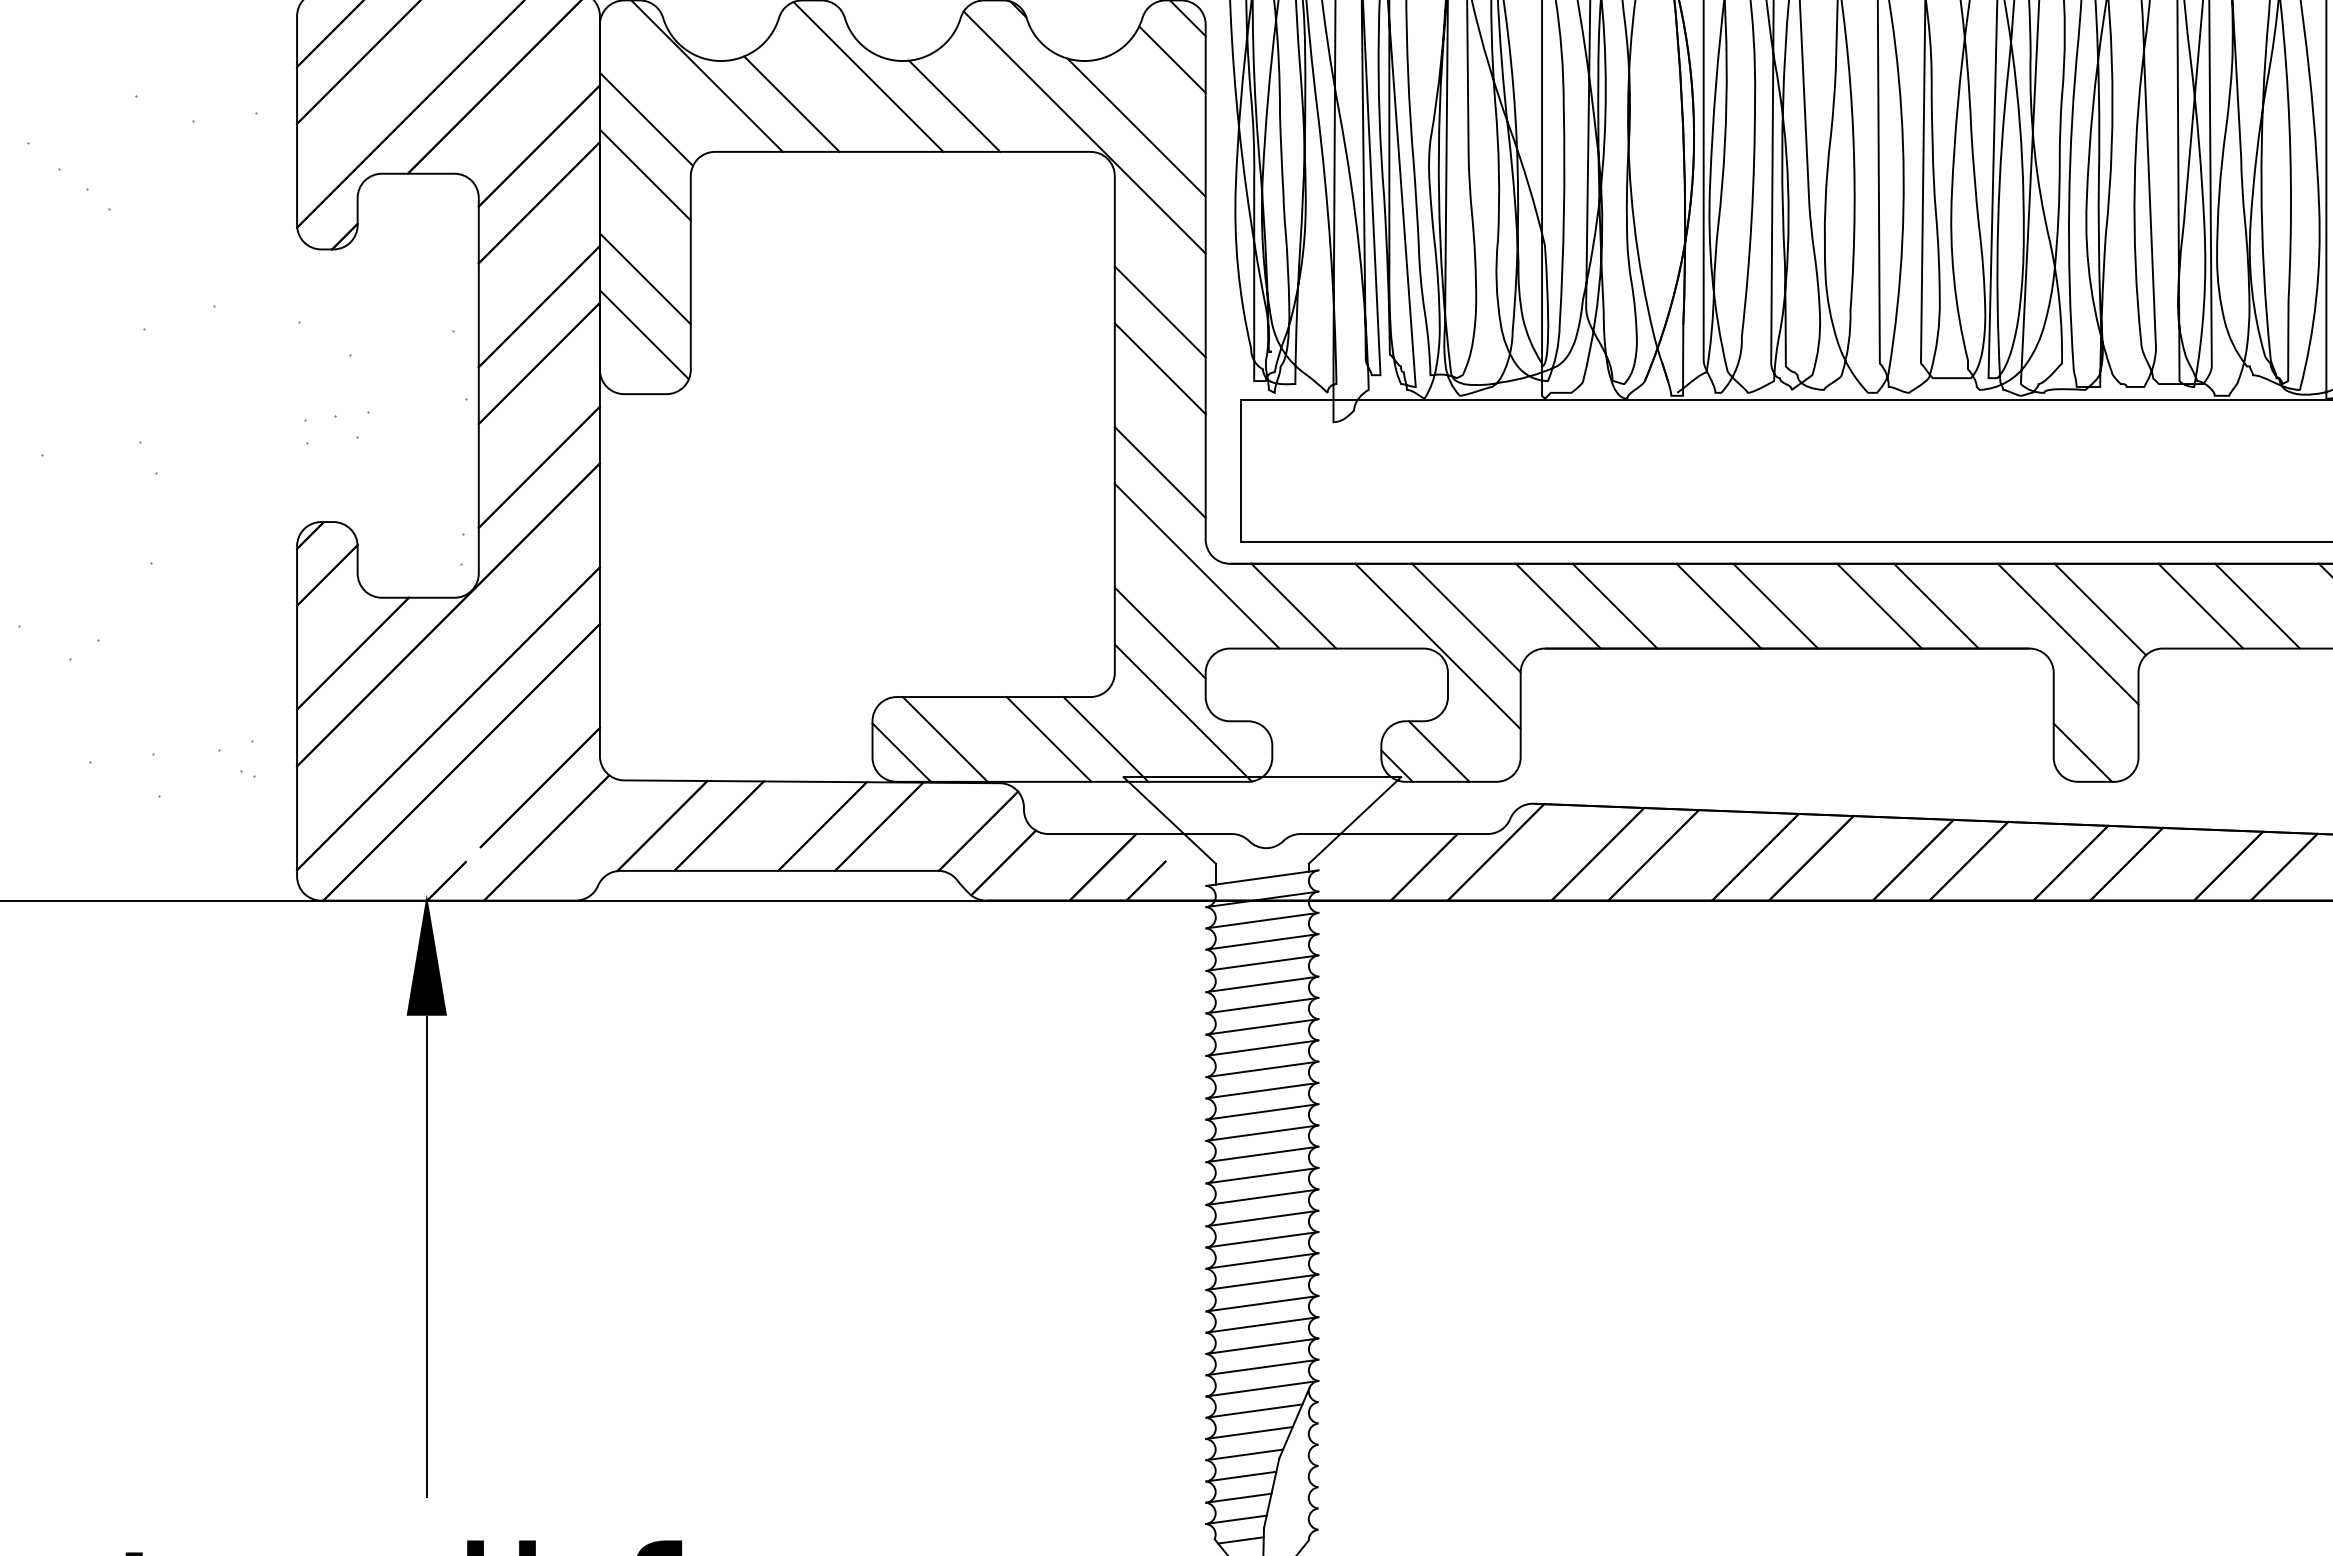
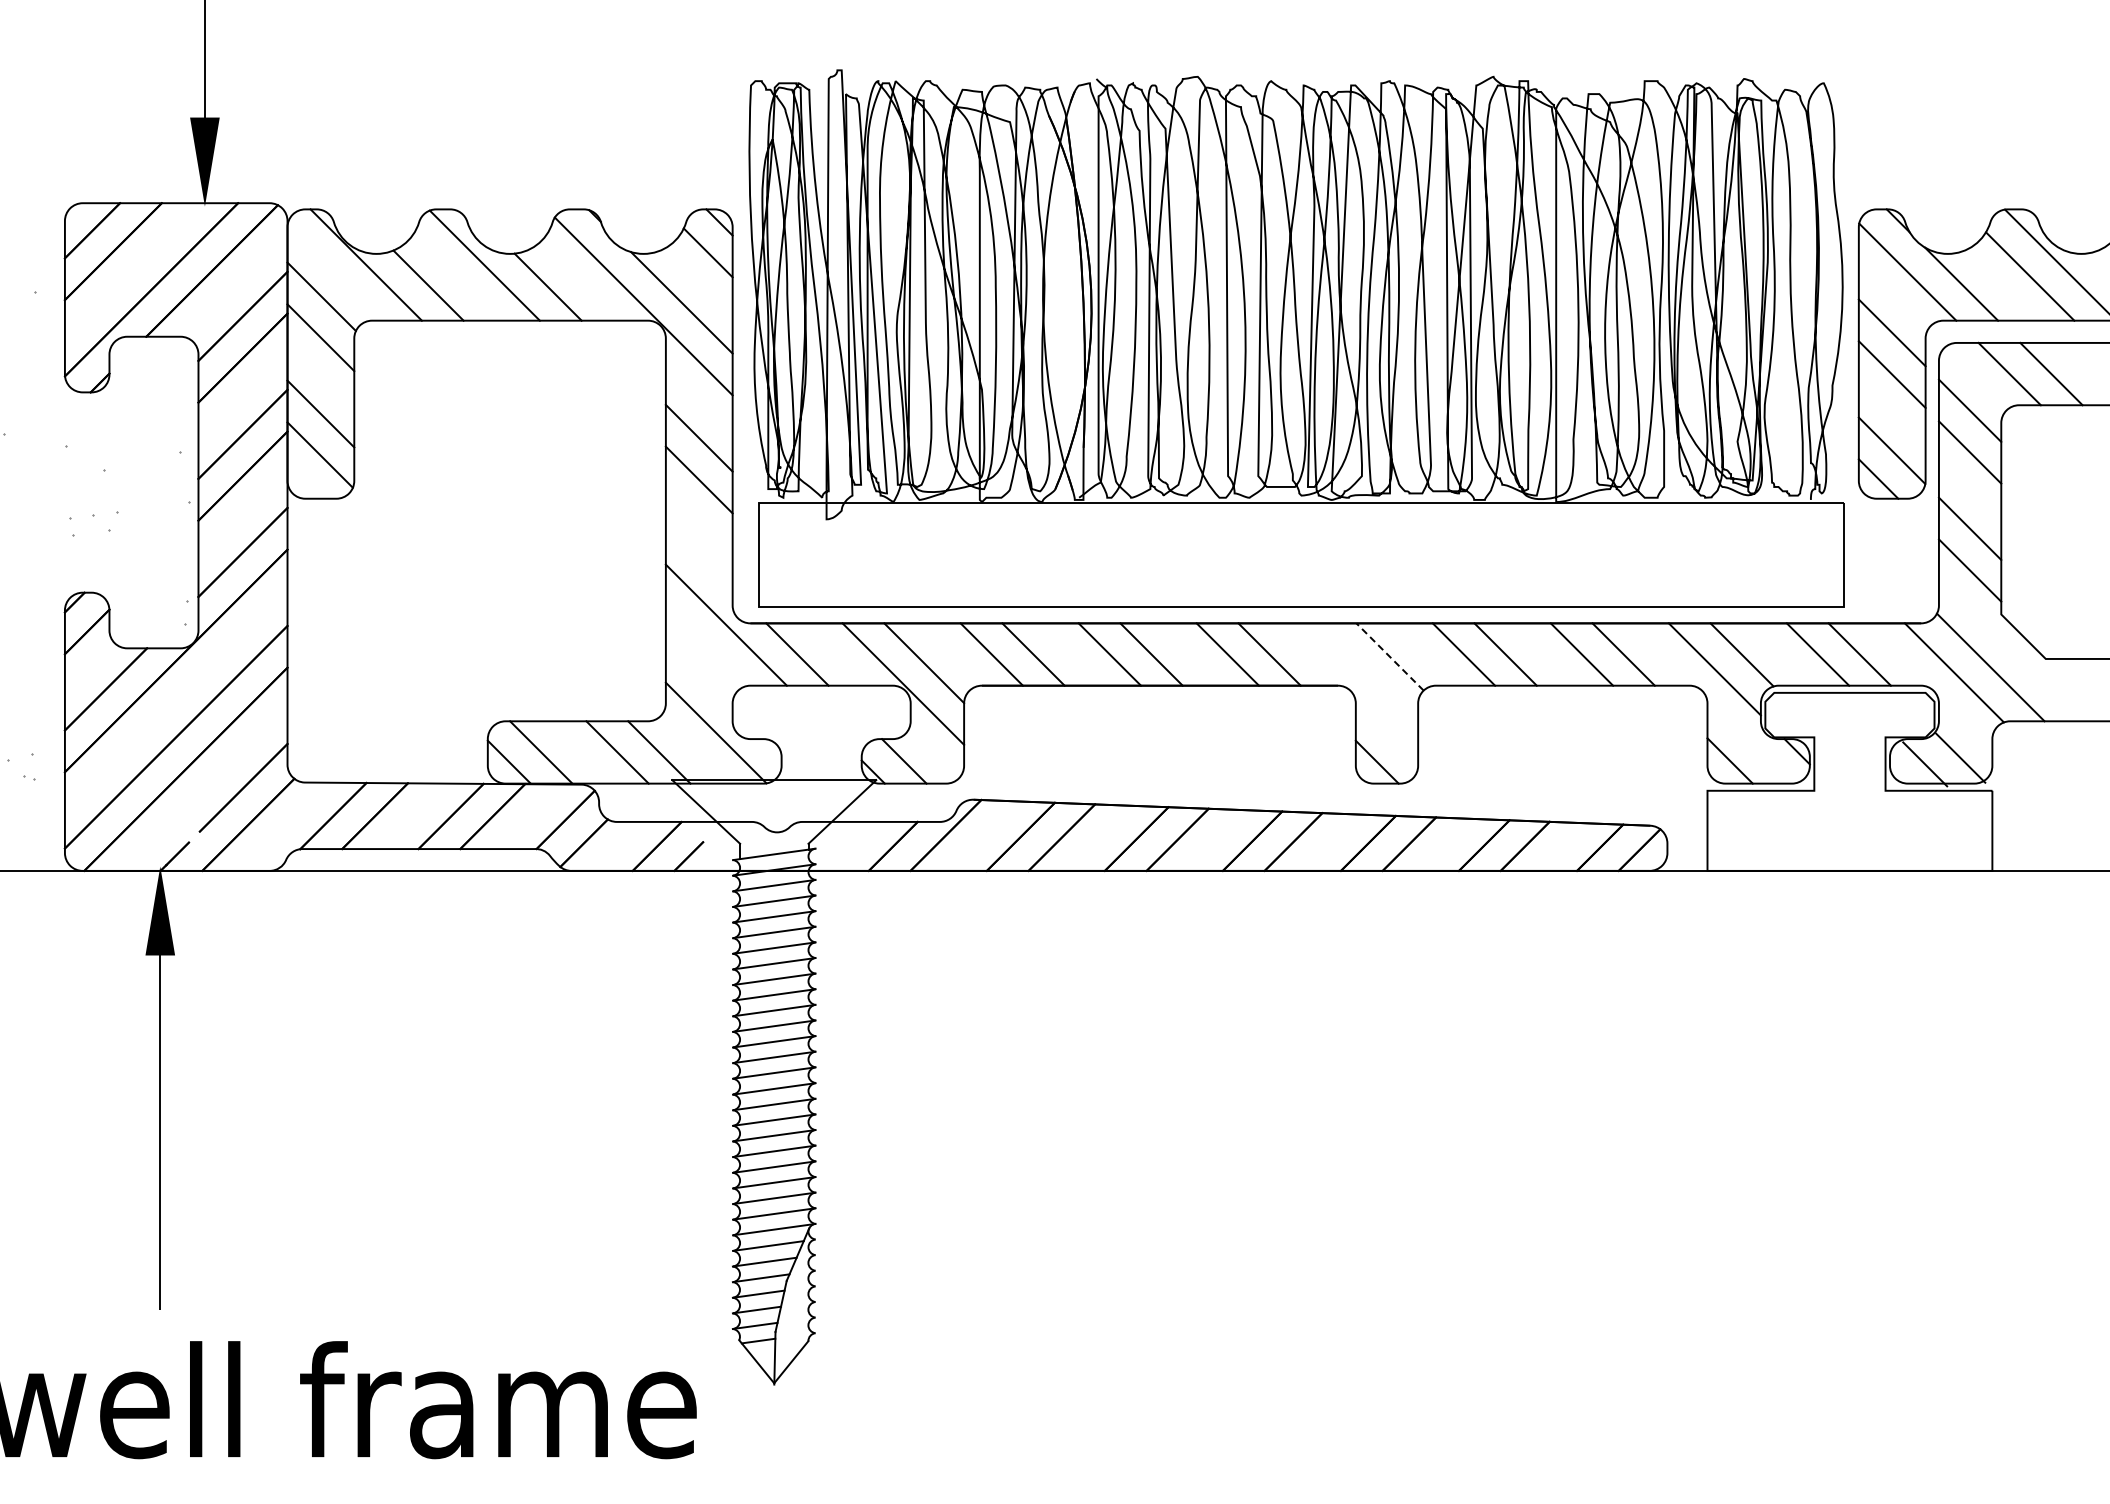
line: (1159, 471) -> (698, 555), removed
line: (2100, 608) -> (1390, 656), solid -> dashed
line: (1159, 631) -> (698, 673), removed
line: (2068, 633) -> (1366, 674), removed

